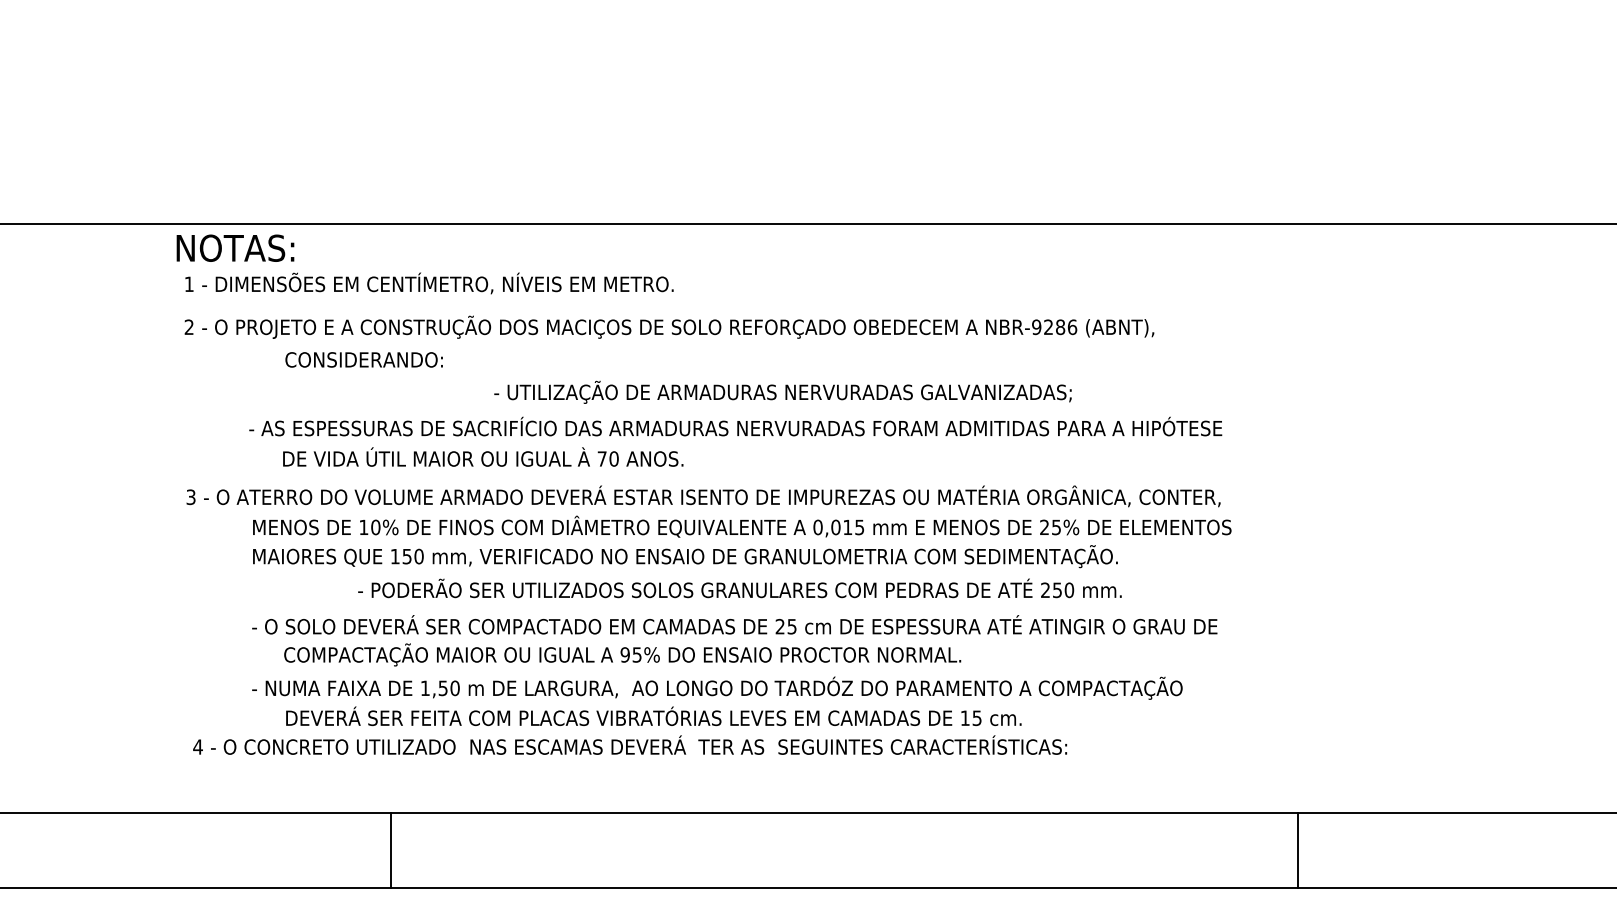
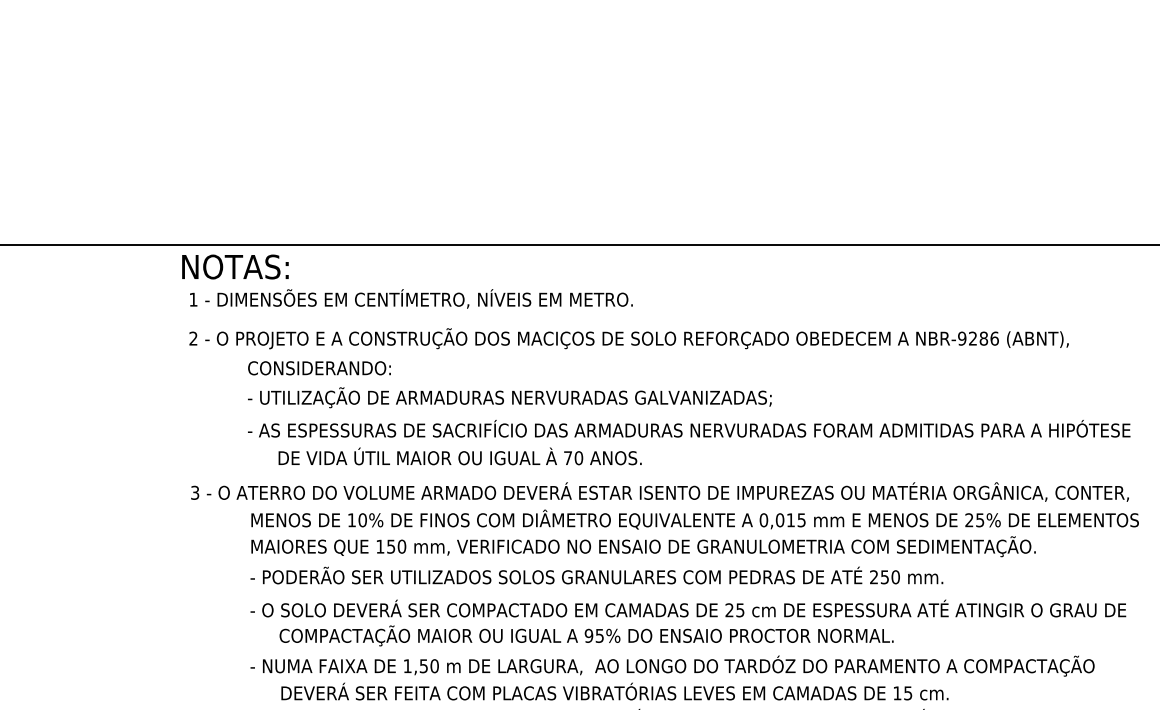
text: (363, 359) -> (318, 367), moved
text: (782, 391) -> (509, 396), moved
text: (739, 588) -> (596, 575), moved

